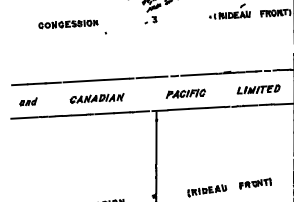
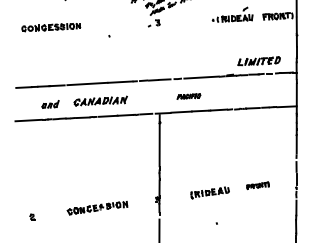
part: (68, 24) -> (51, 27), moved
part: (257, 89) -> (258, 61), moved
part: (185, 93) -> (188, 96), size x0.6
part: (28, 101) -> (50, 104), moved
part: (254, 183) -> (257, 185), size x0.7

